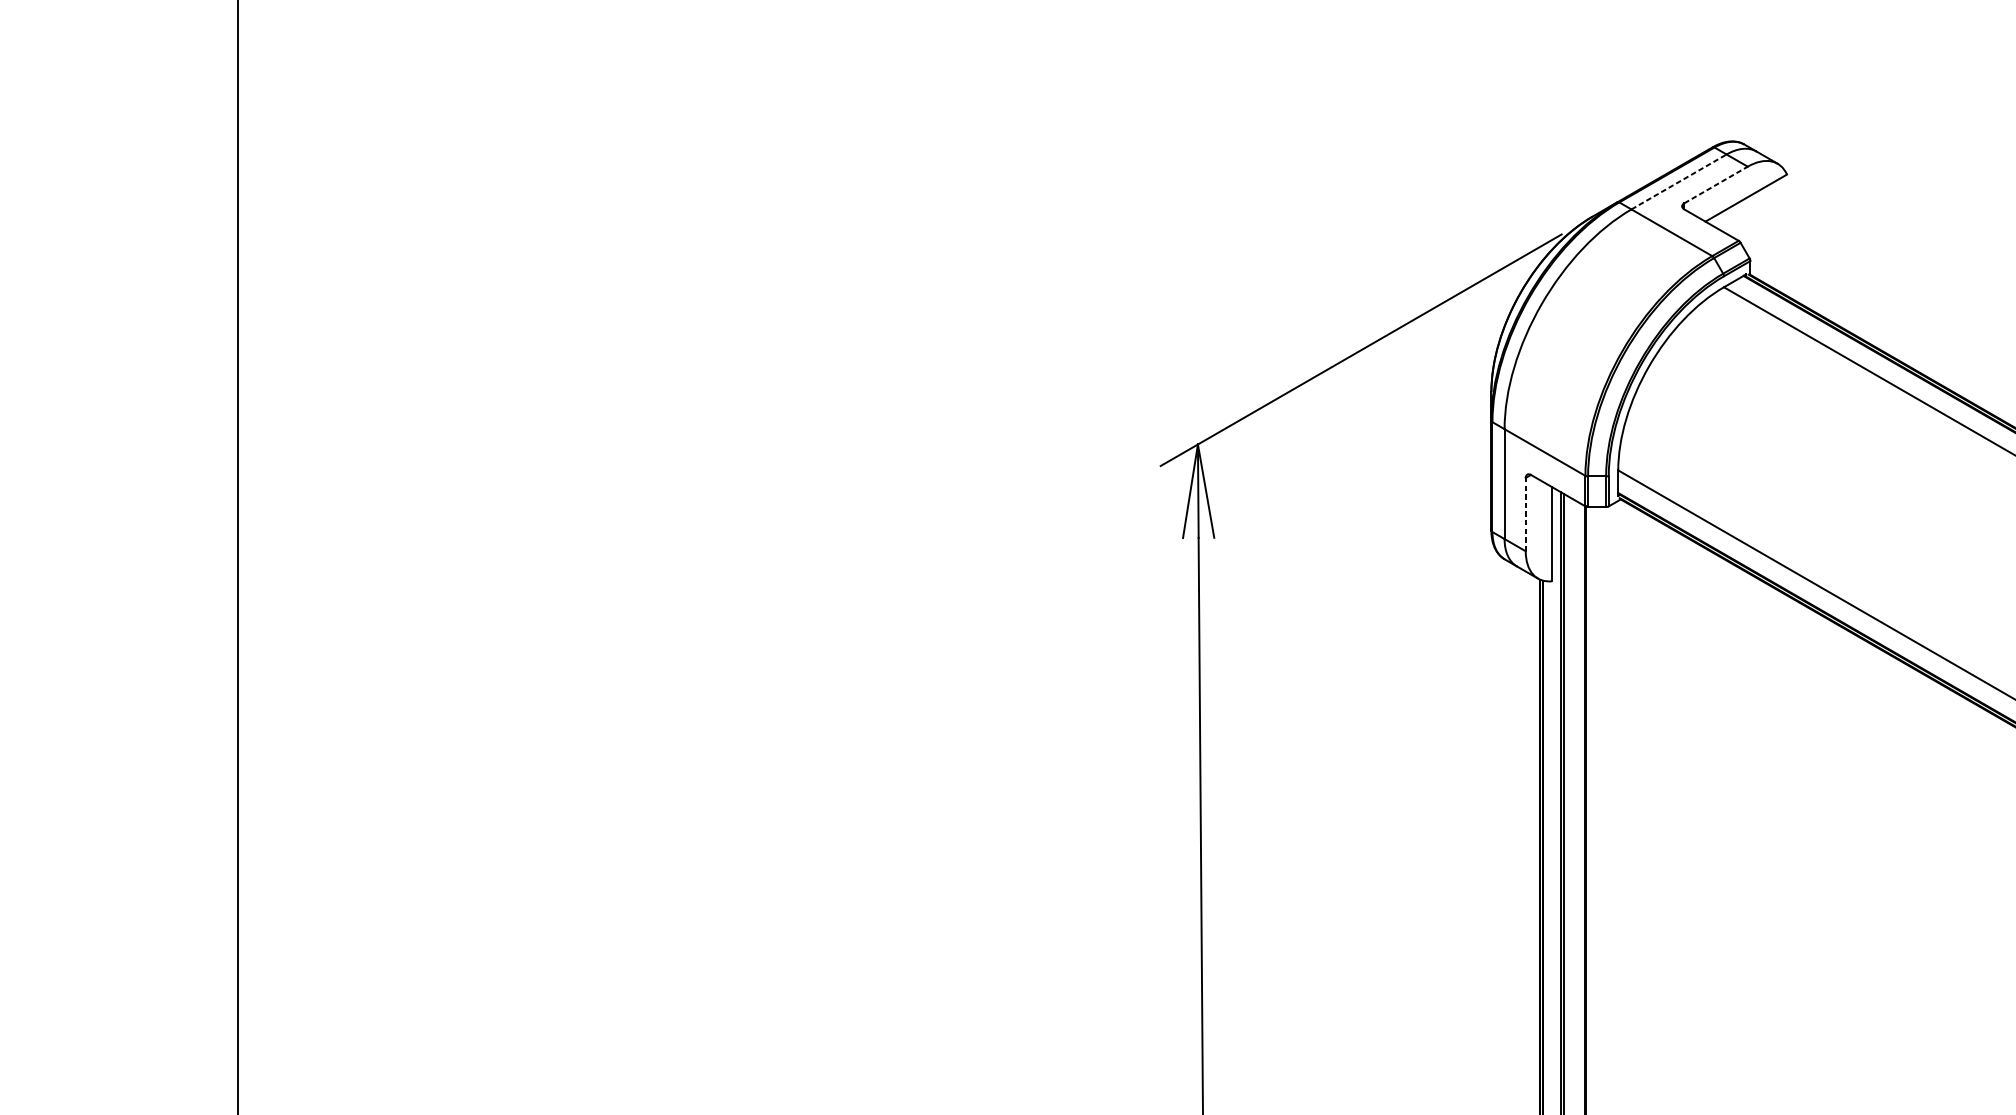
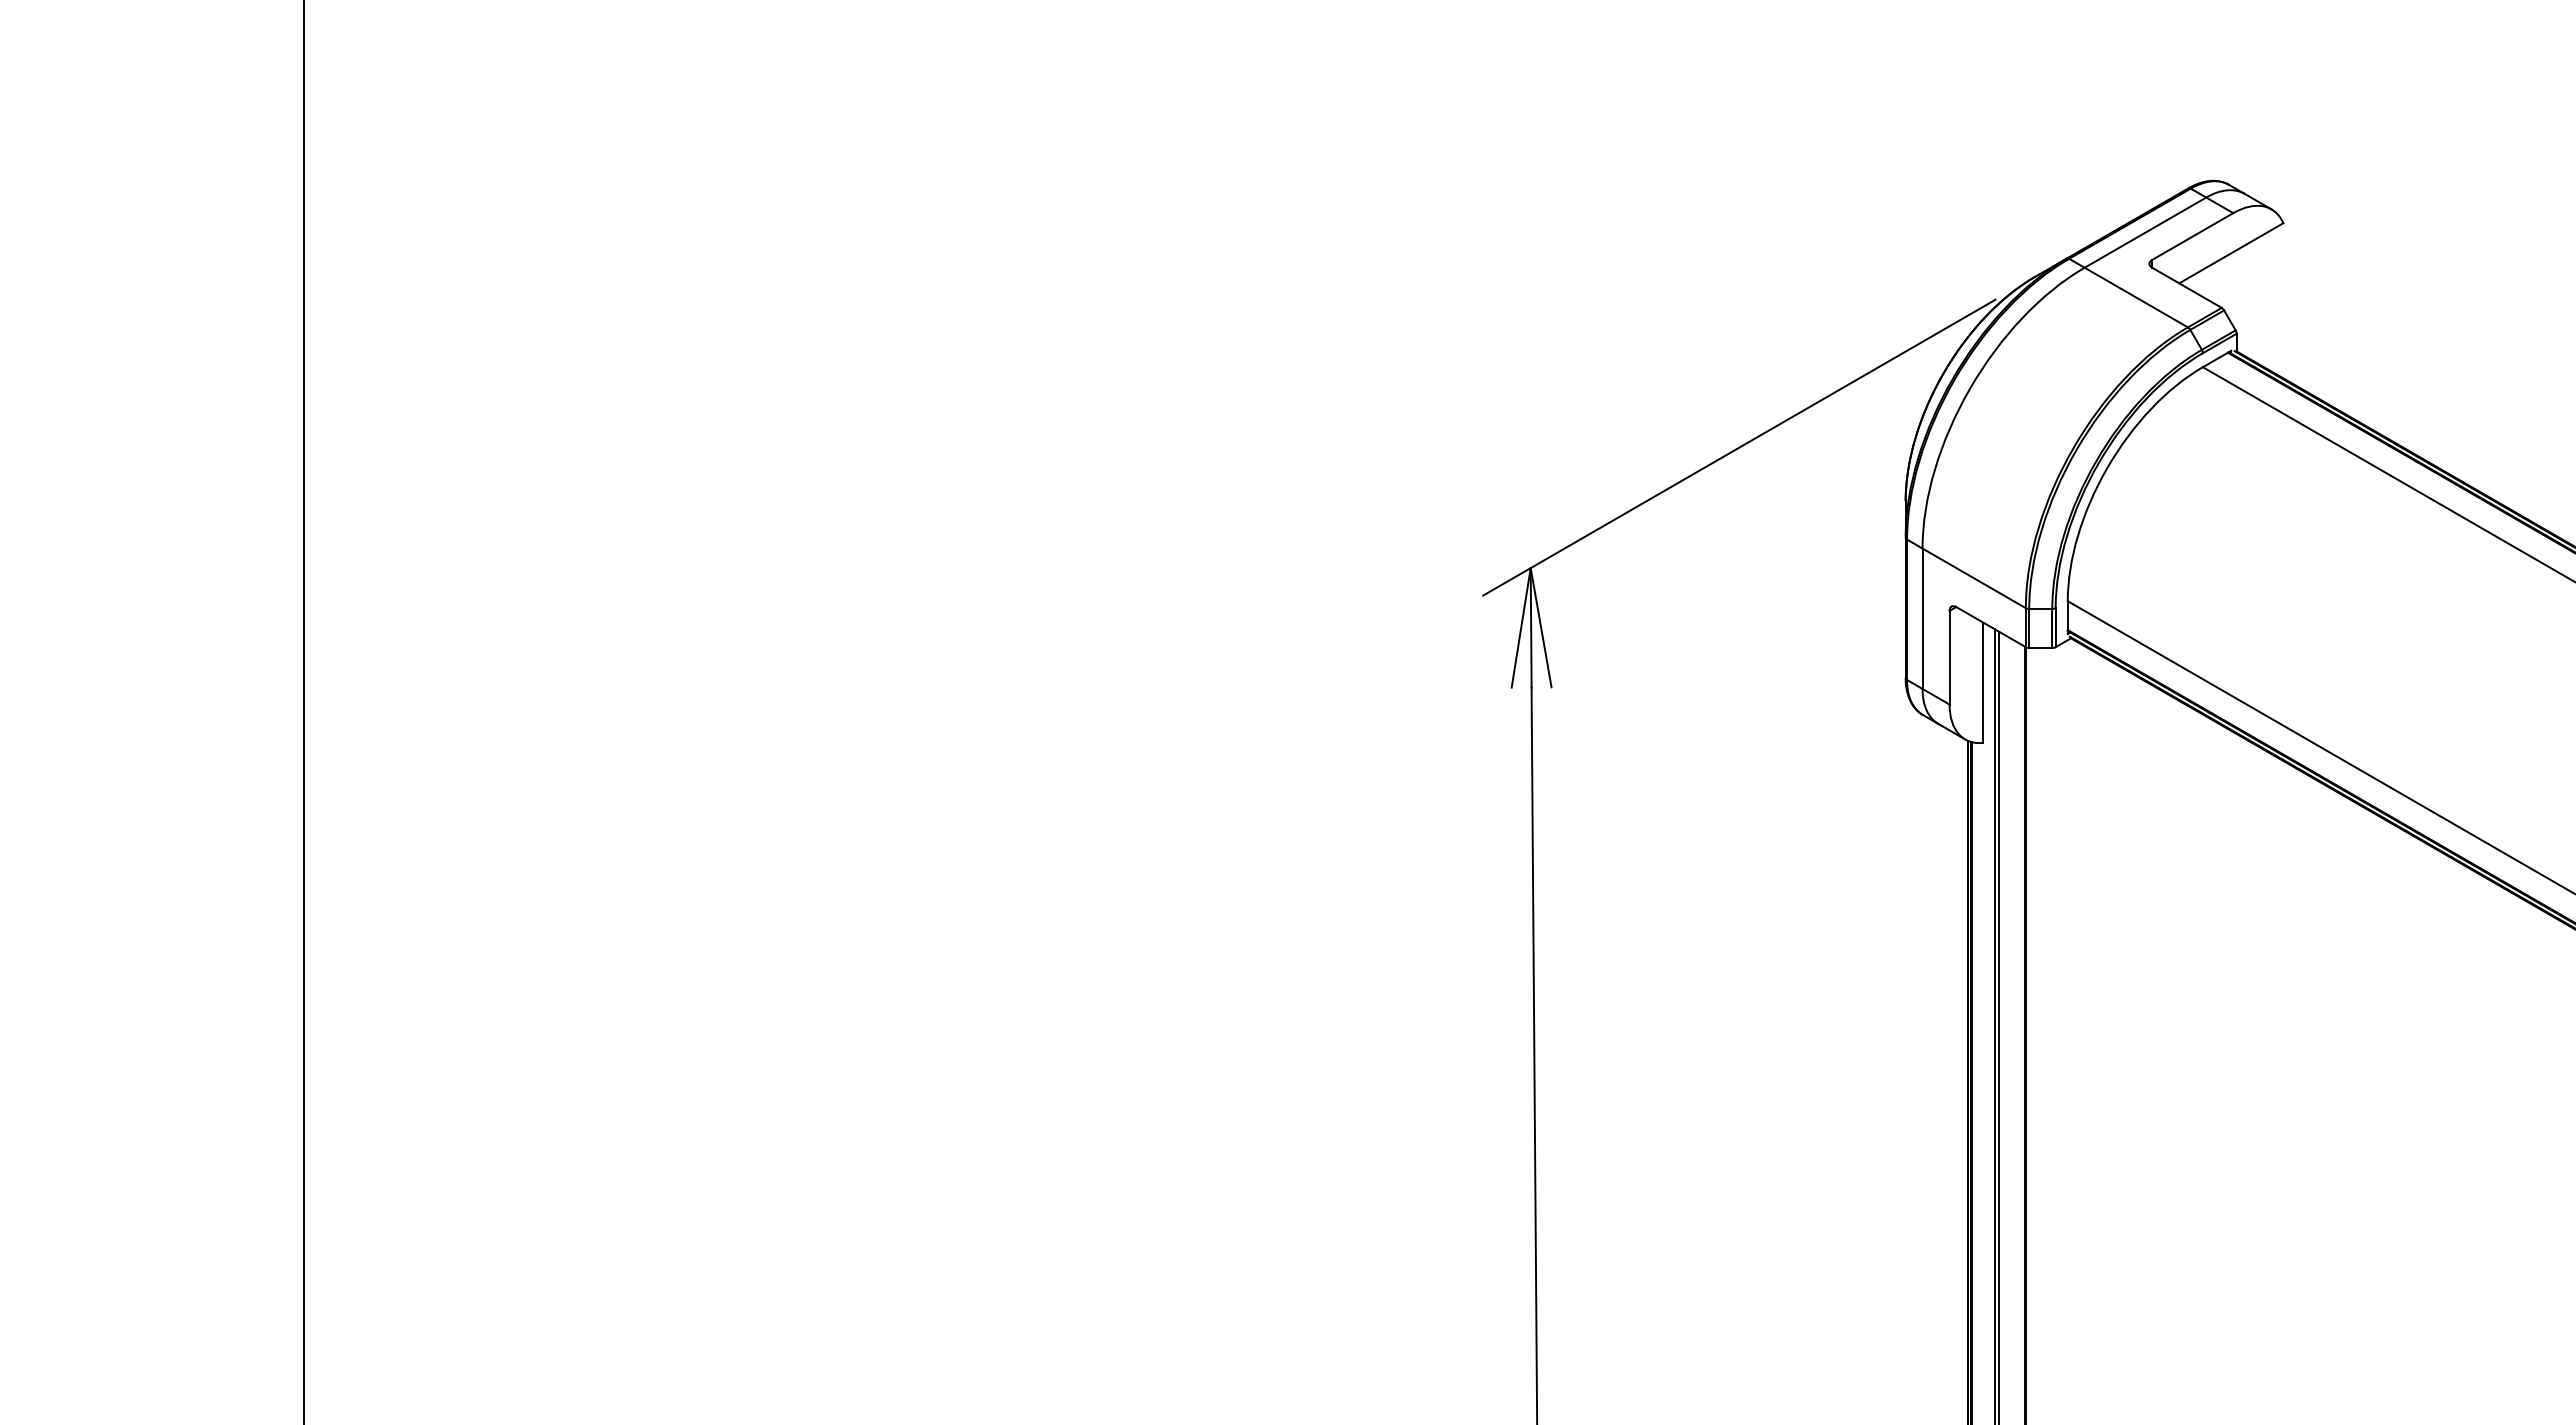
line: (1679, 181) -> (2145, 232), dashed -> solid
line: (1715, 184) -> (2192, 236), dashed -> solid
line: (1525, 514) -> (1949, 657), dashed -> solid

